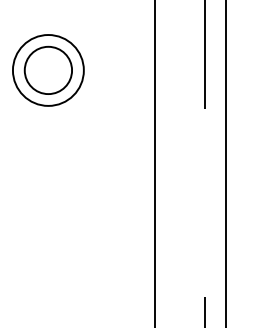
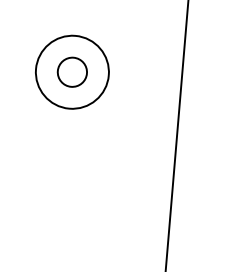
circle: (48, 70) -> (72, 72), size x0.6

